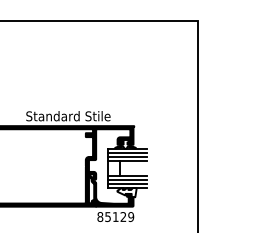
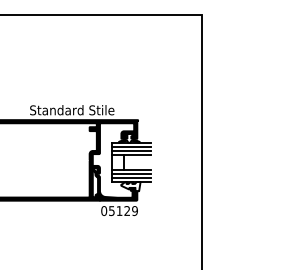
text: (100, 216) -> (104, 210), 85129 -> 05129

